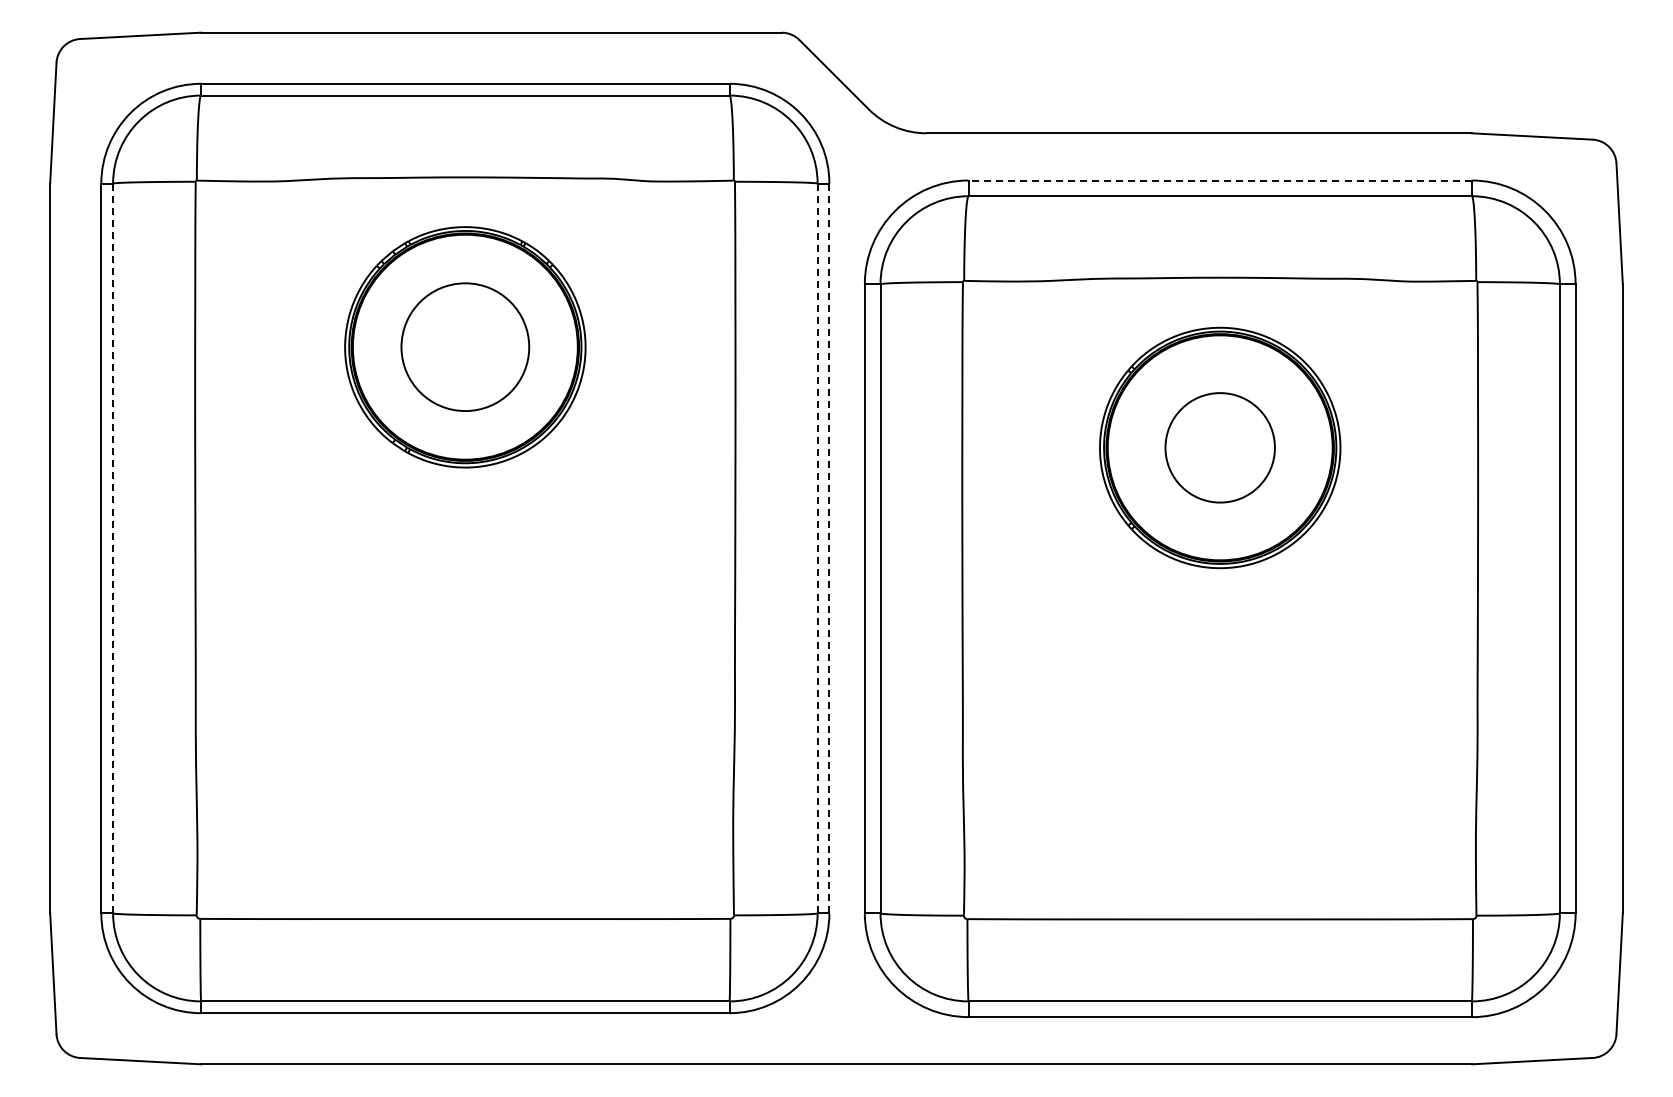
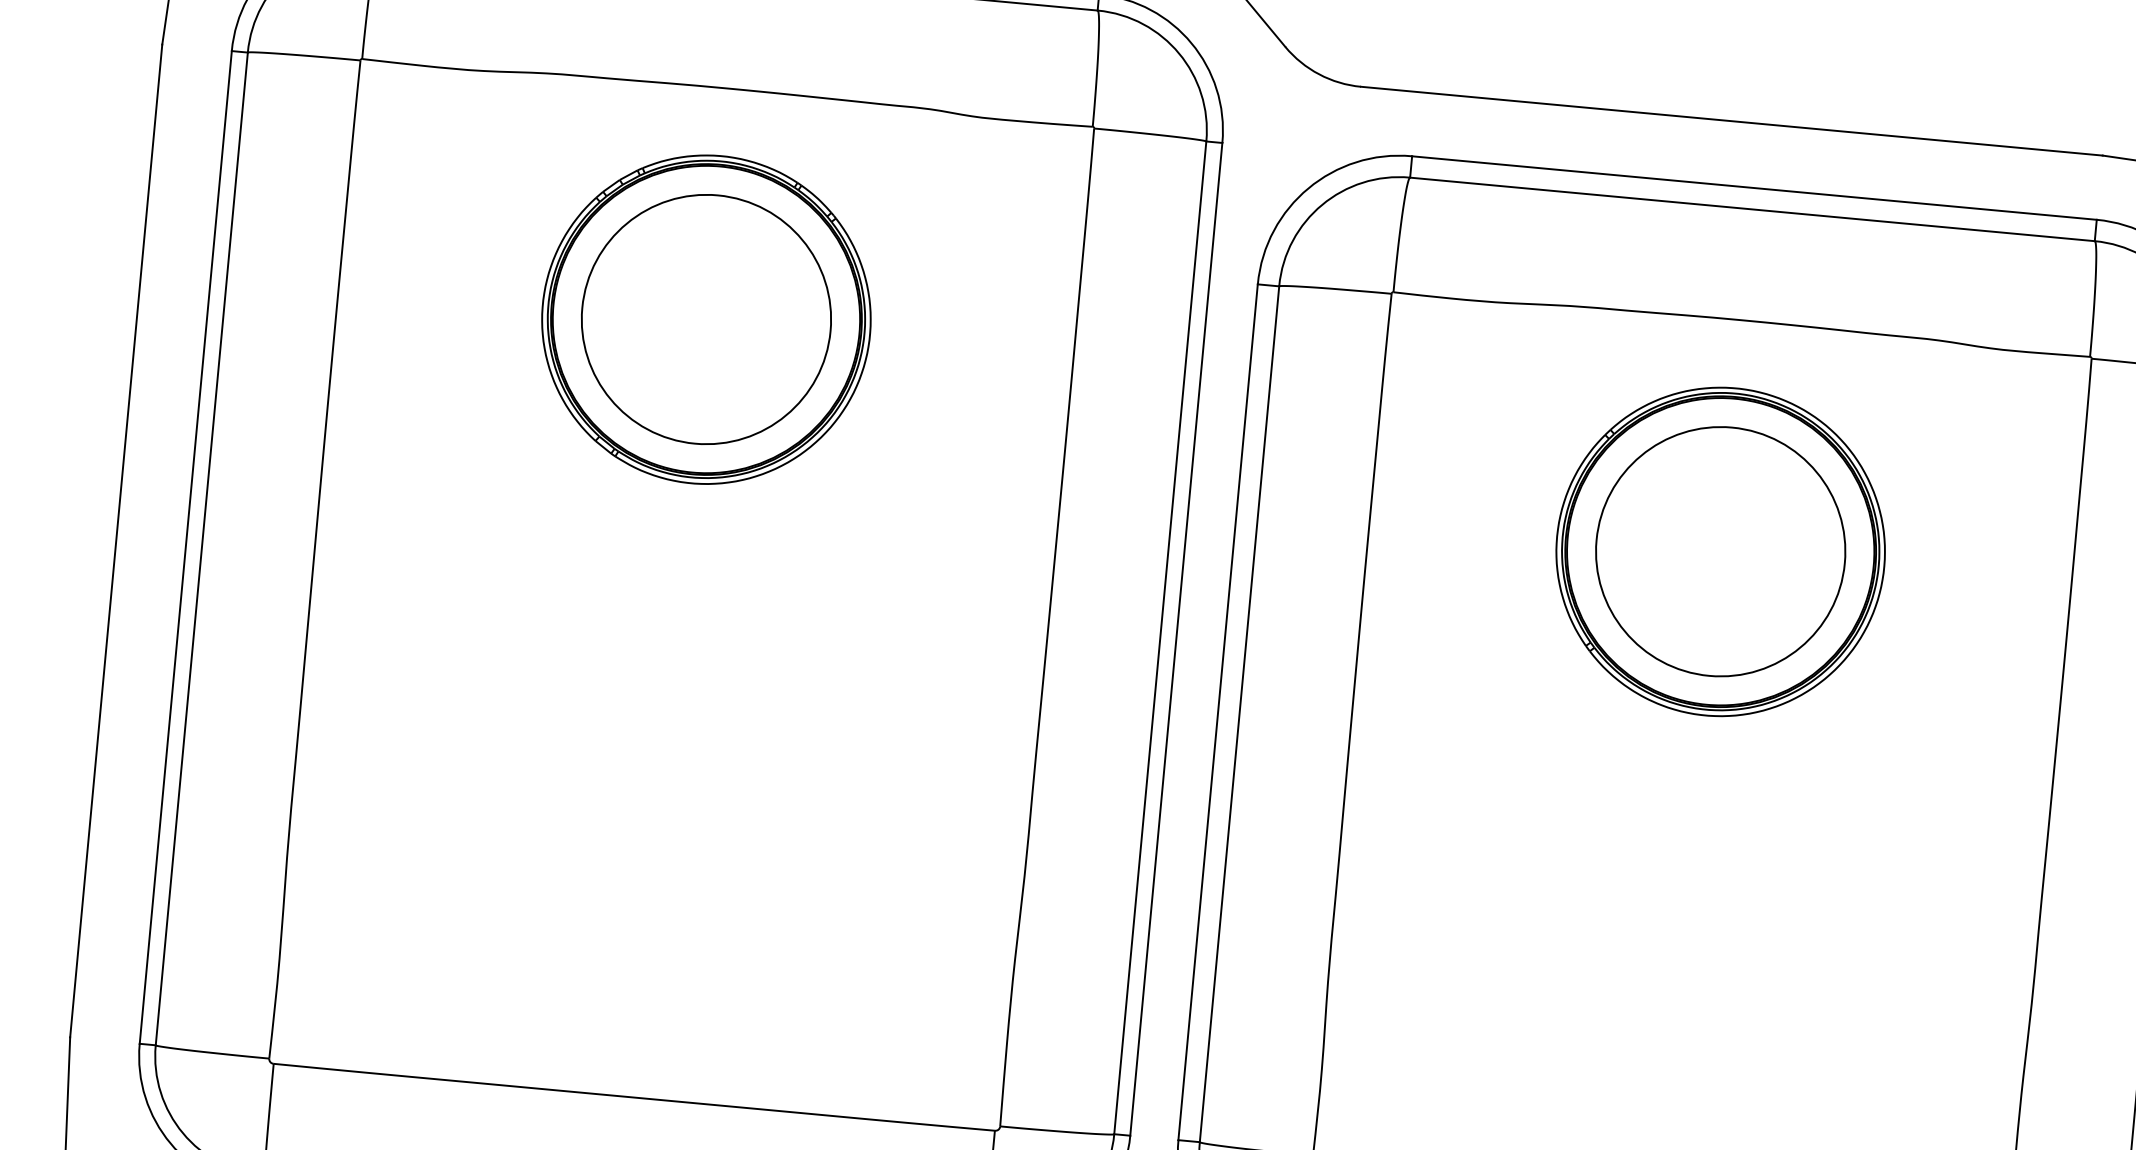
line: (1220, 180) -> (1754, 188), dashed -> solid
circle: (465, 346) -> (706, 318), size x1.43
circle: (1219, 447) -> (1719, 551), size x1.67
line: (113, 548) -> (202, 548), dashed -> solid
line: (817, 548) -> (1160, 637), dashed -> solid
line: (829, 548) -> (1176, 639), dashed -> solid

